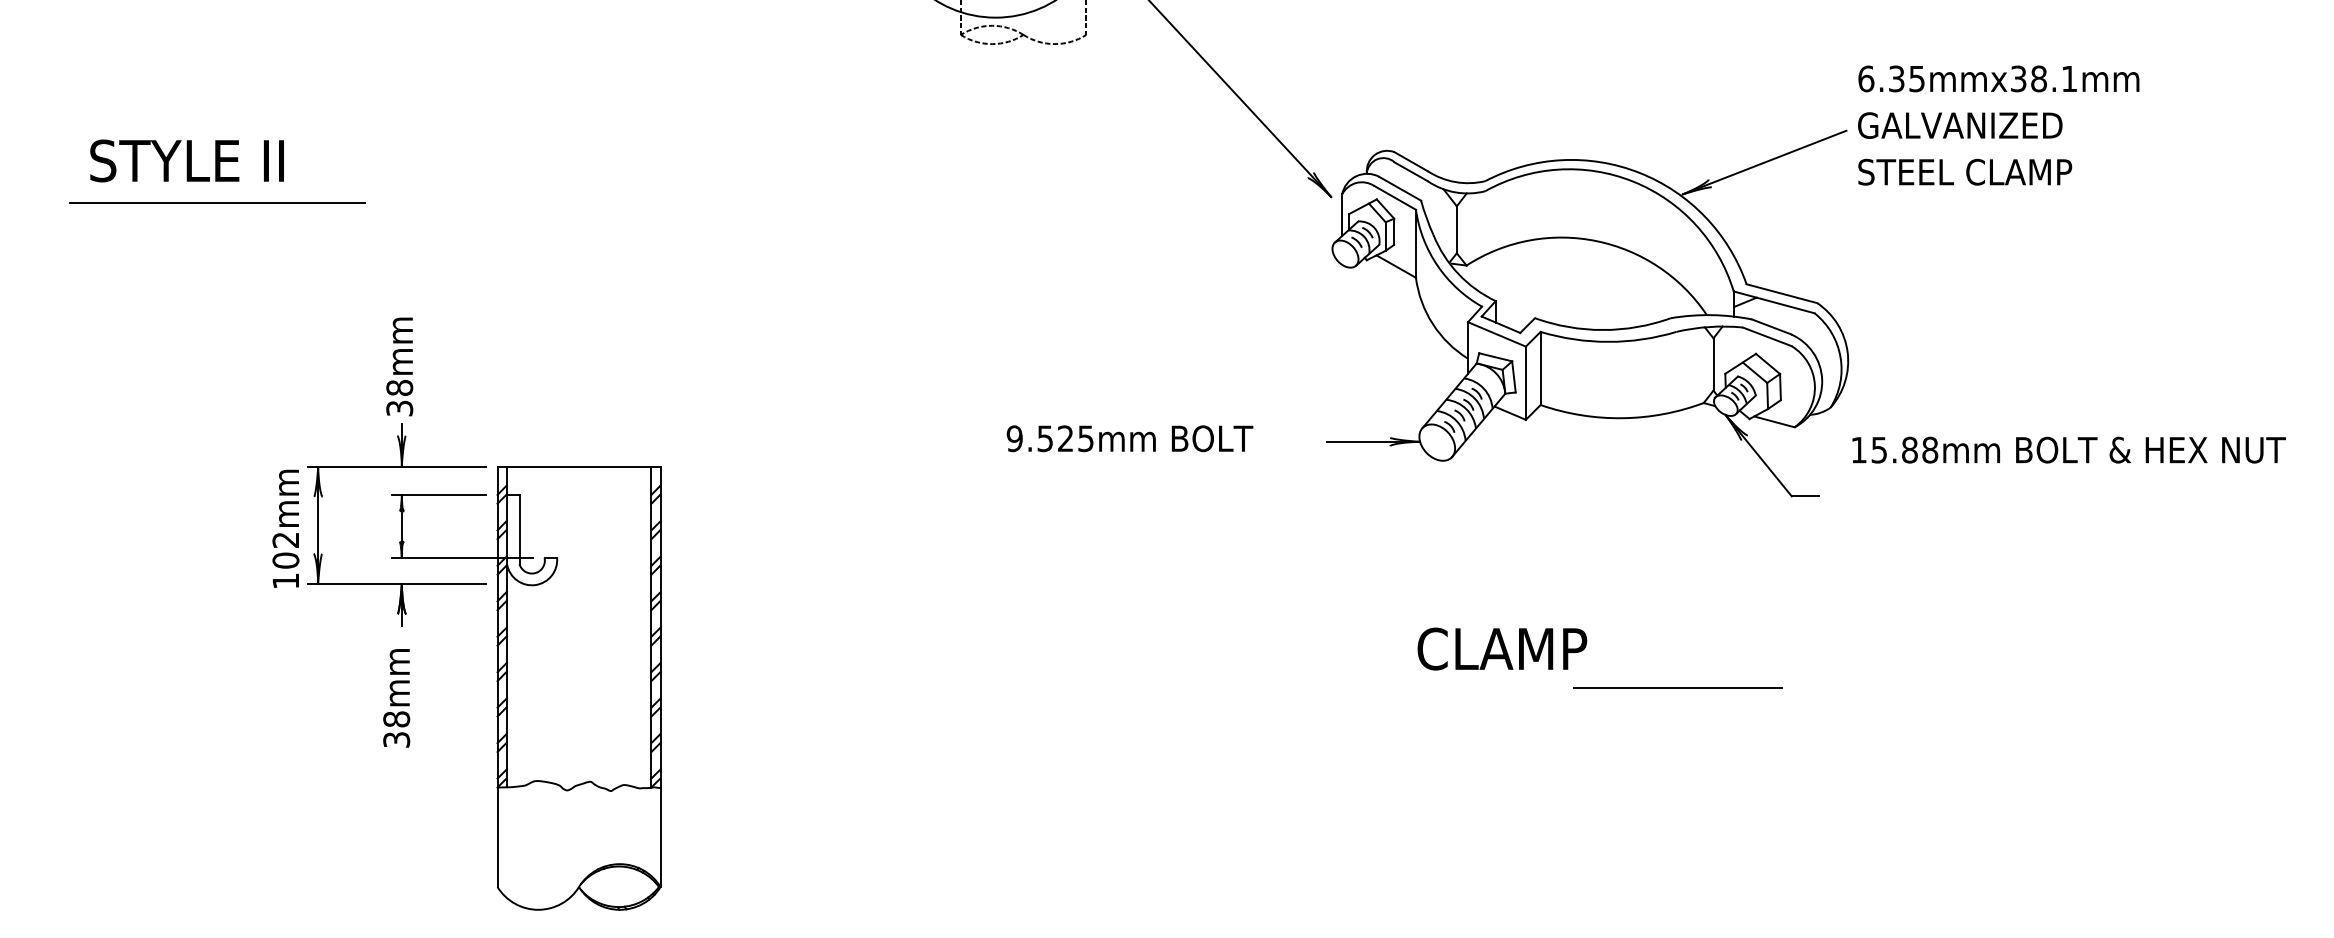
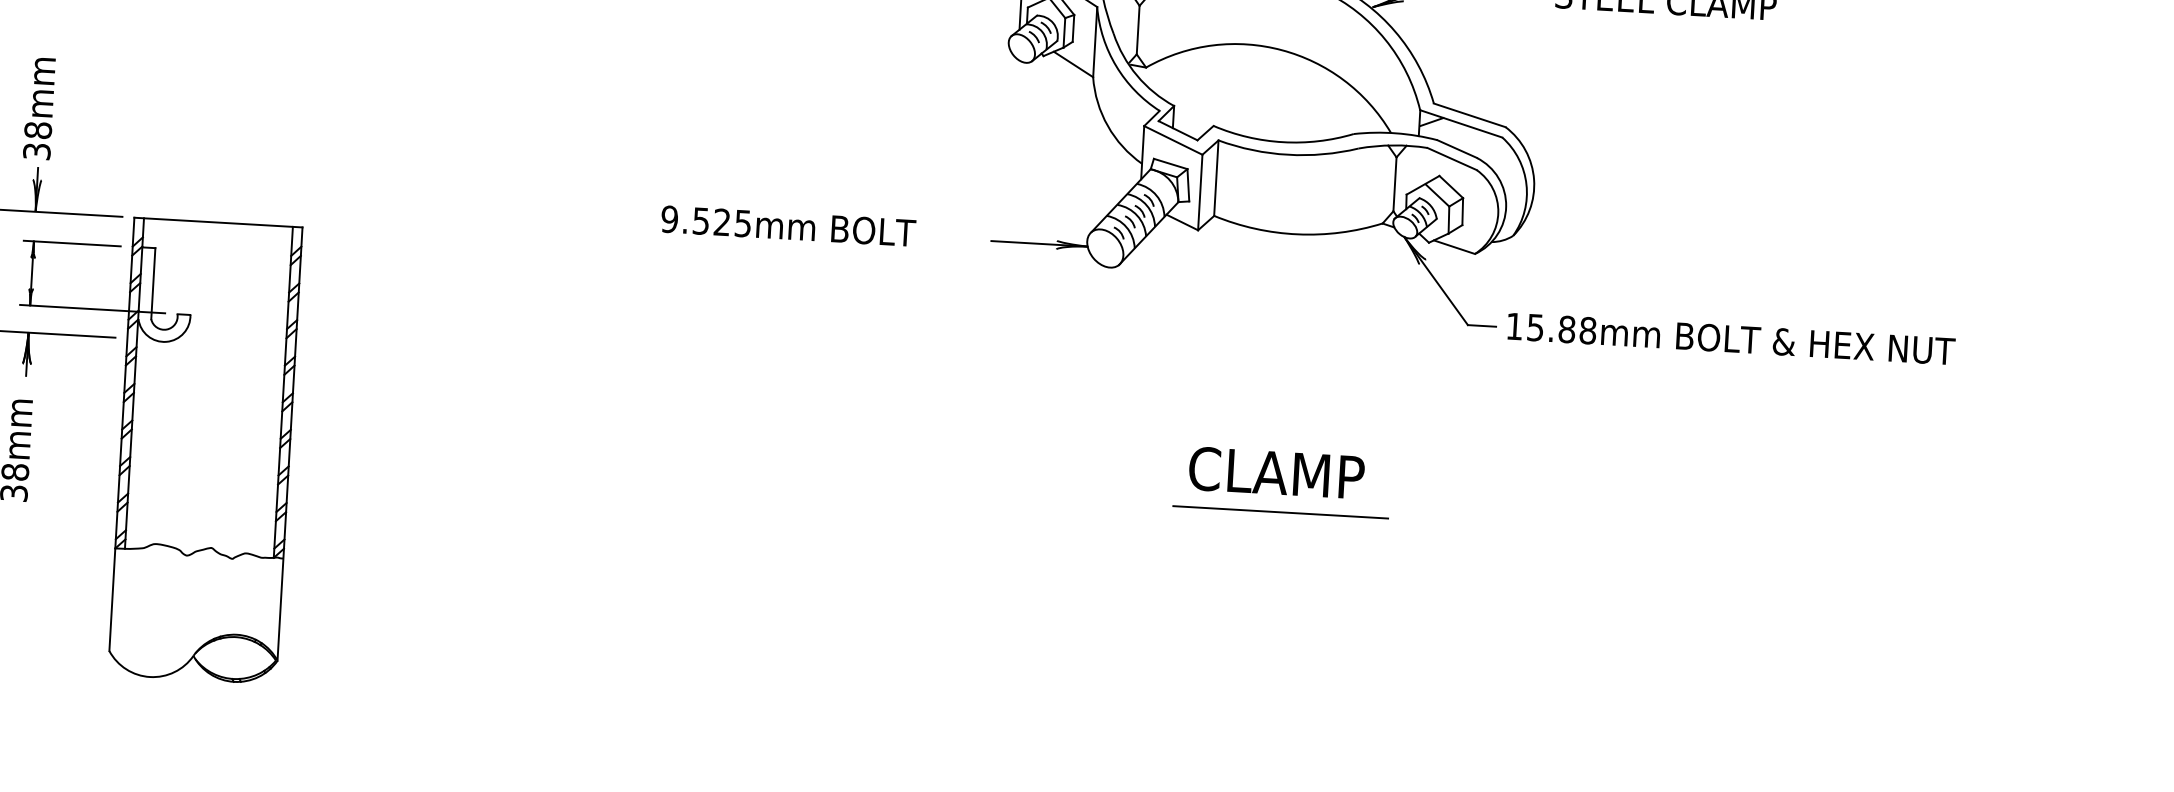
text: (2068, 449) -> (1730, 338), moved
text: (1502, 648) -> (1276, 472), moved
line: (1677, 687) -> (1279, 512), moved

